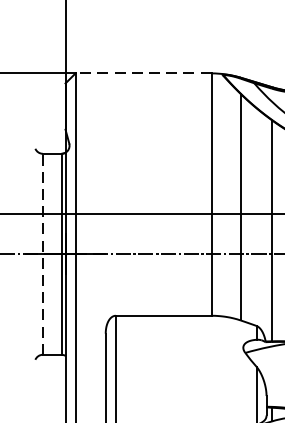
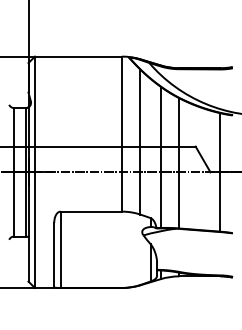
line: (142, 73) -> (77, 56), dashed -> solid
line: (43, 253) -> (14, 171), dashed -> solid

